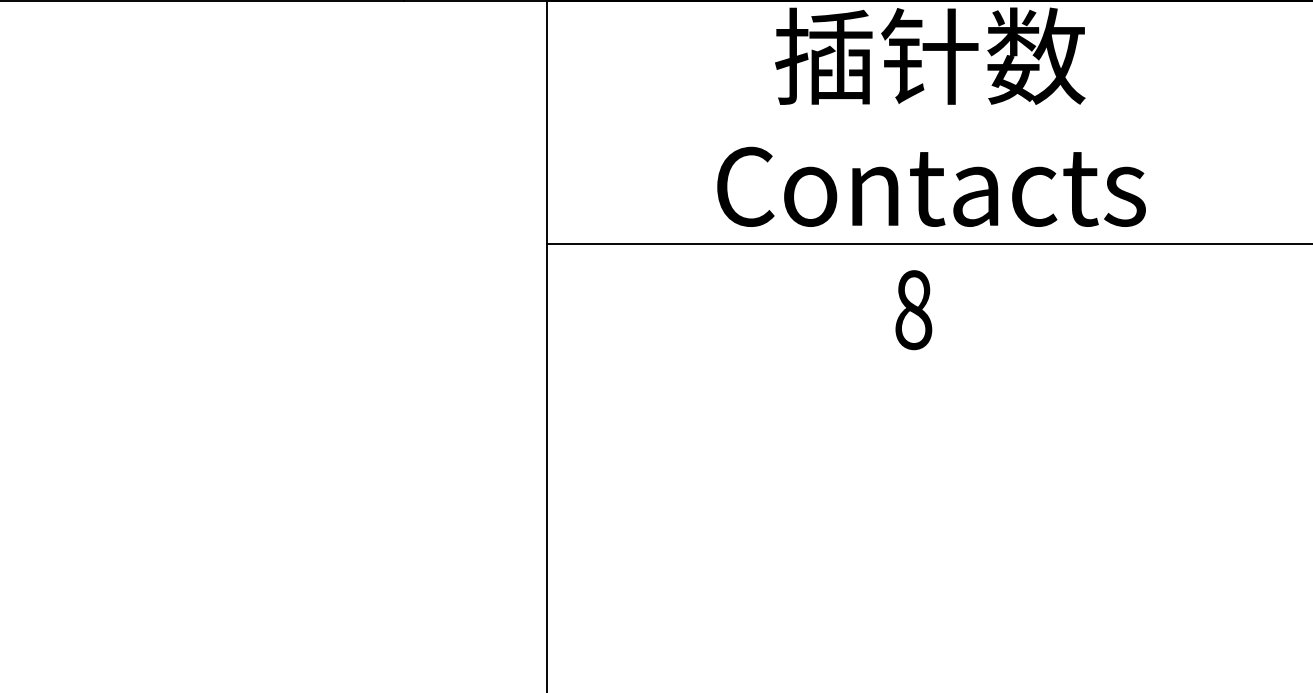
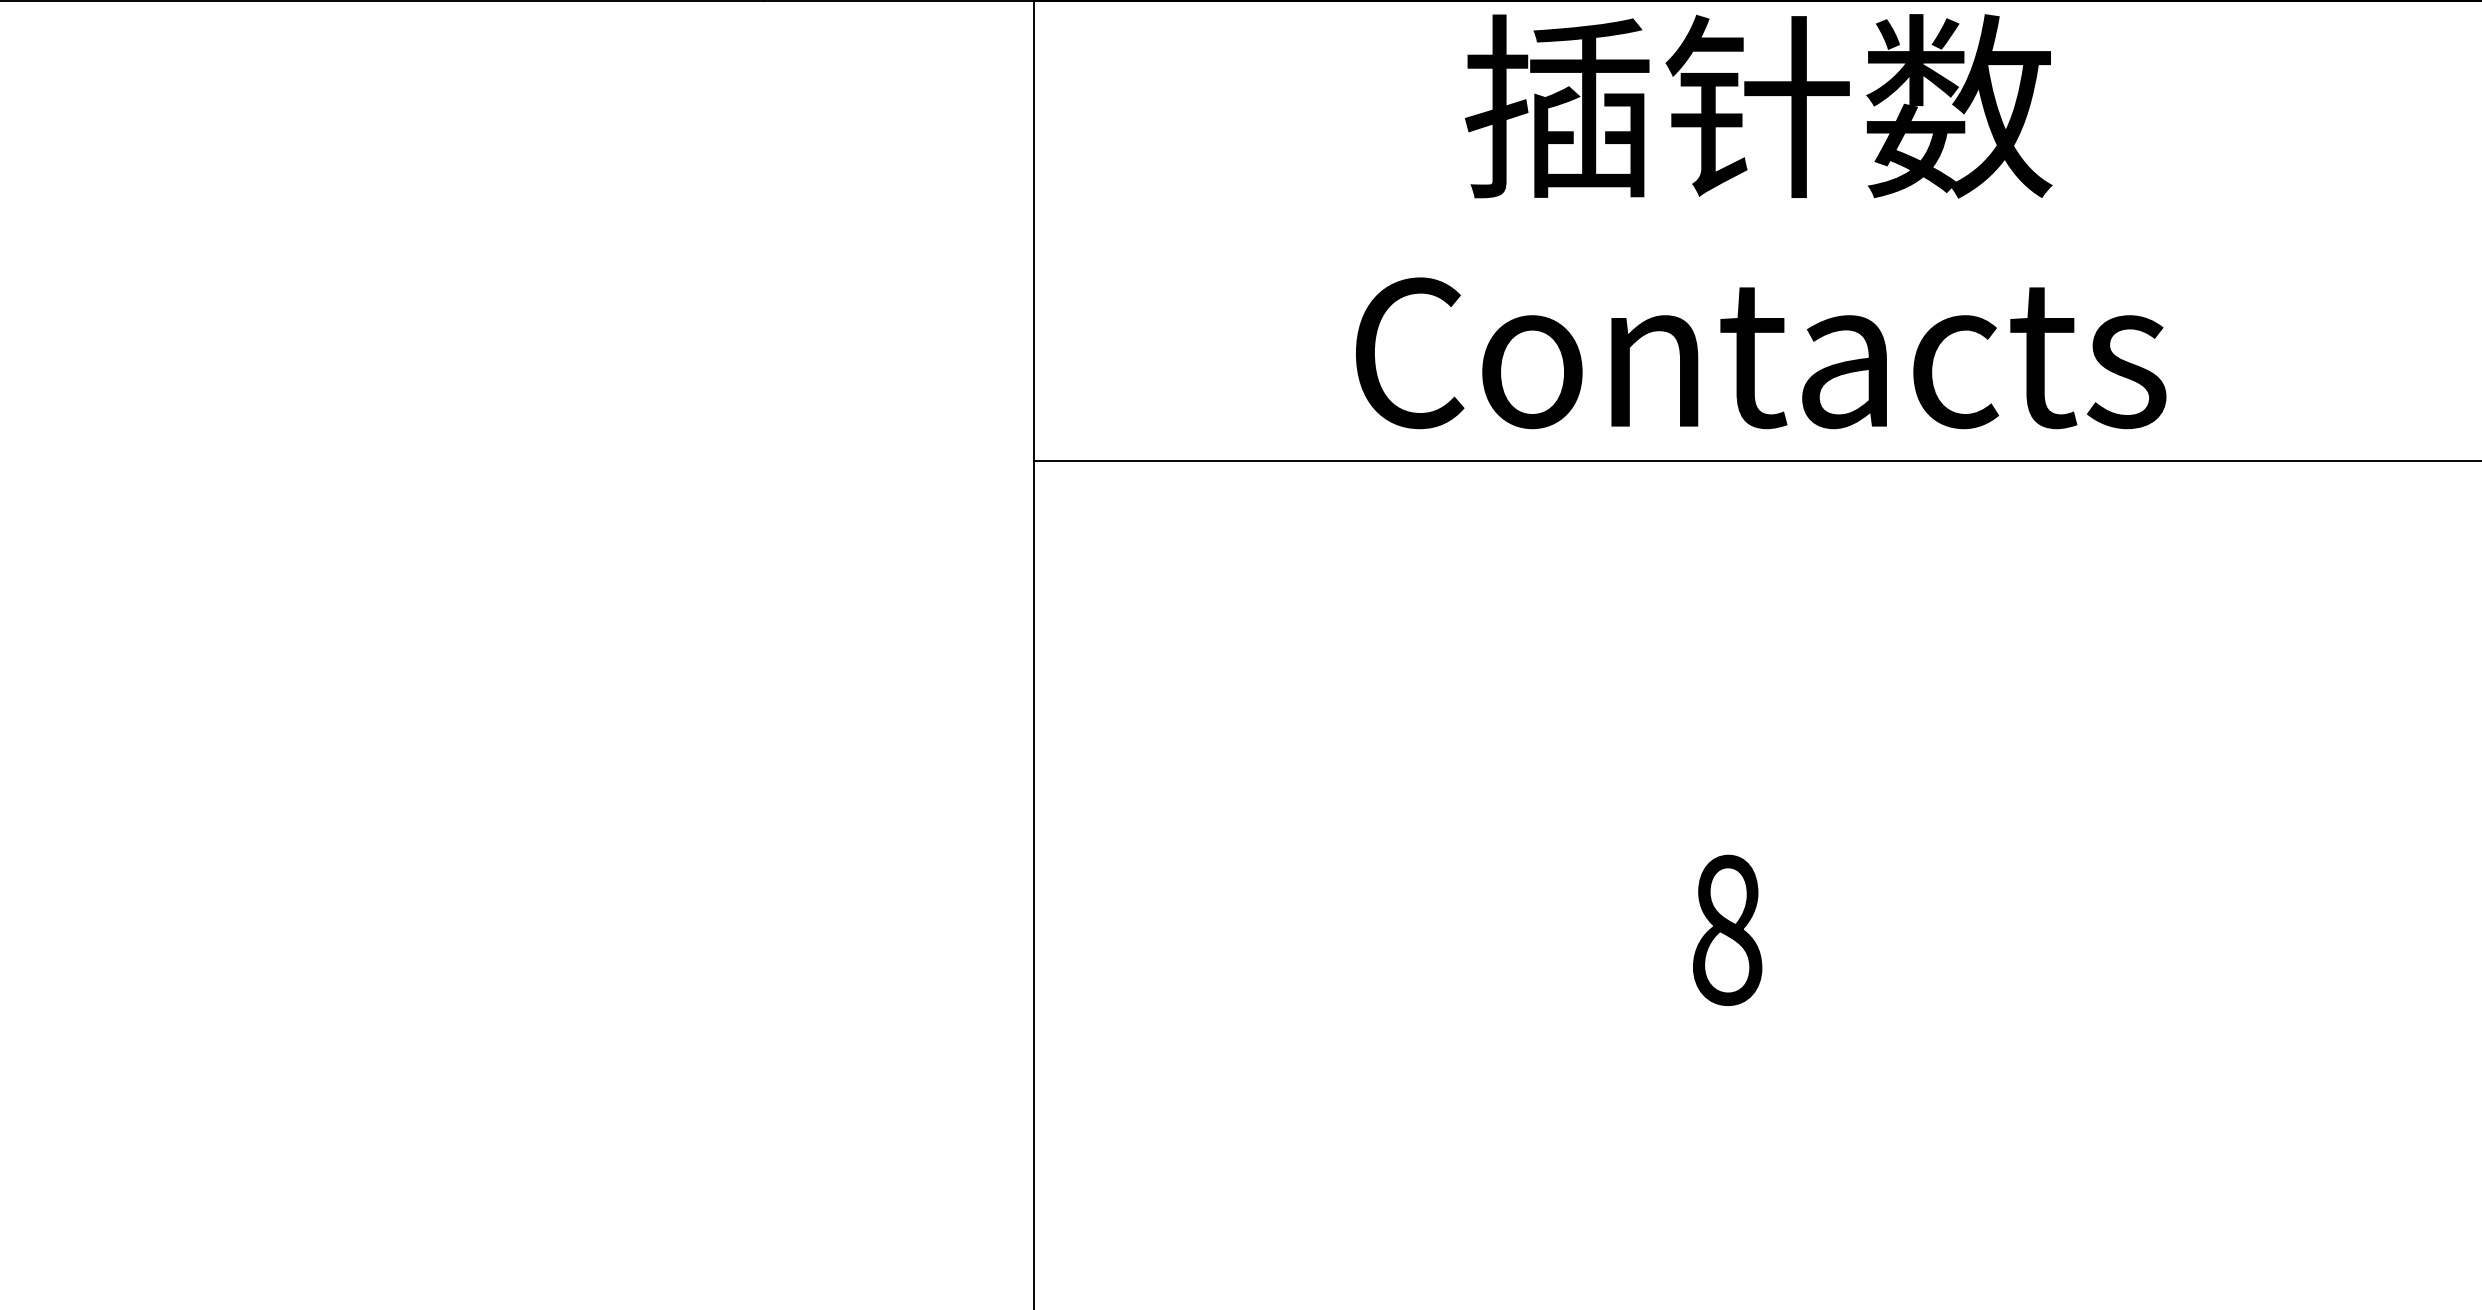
text: (913, 310) -> (1726, 931), moved

